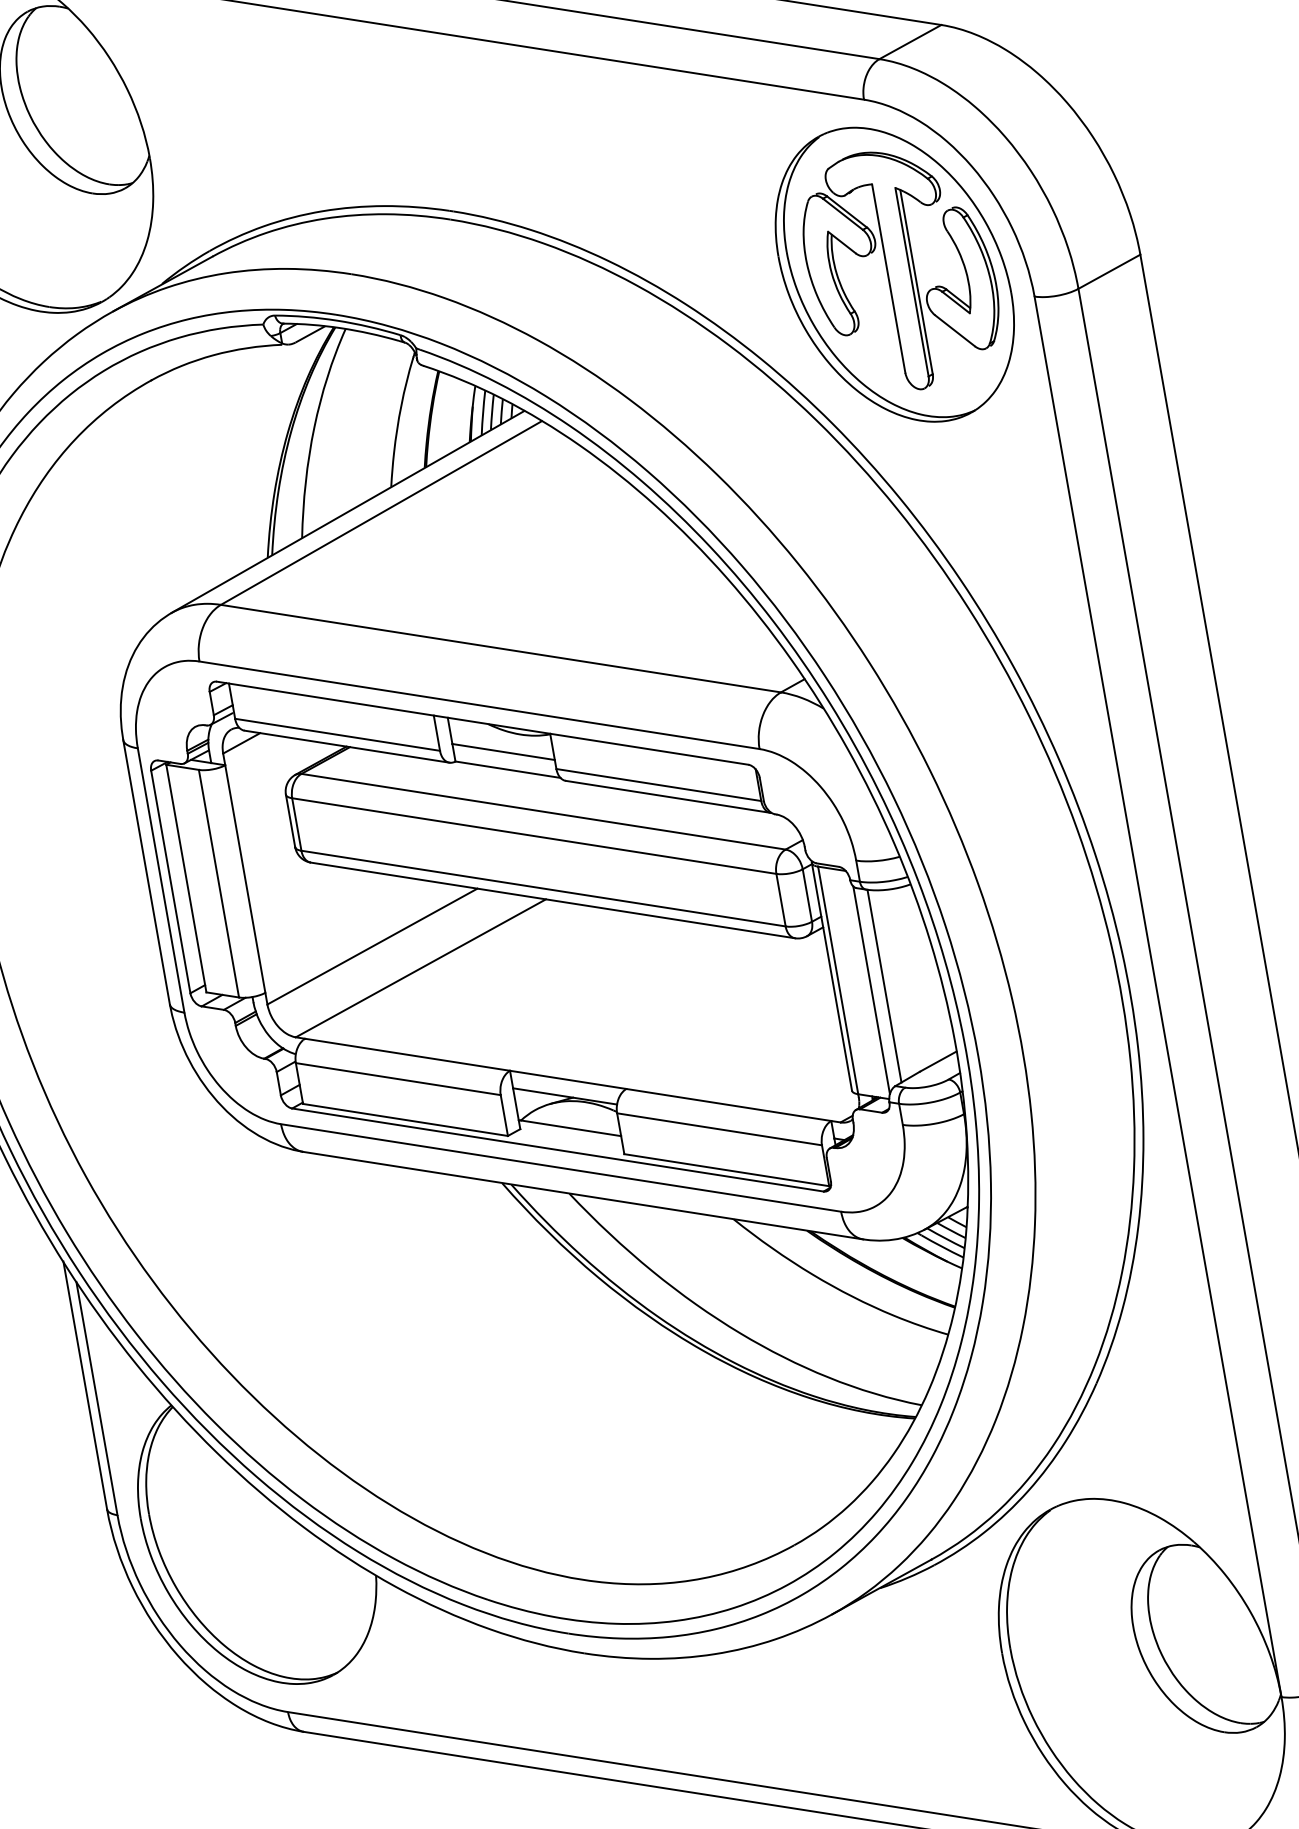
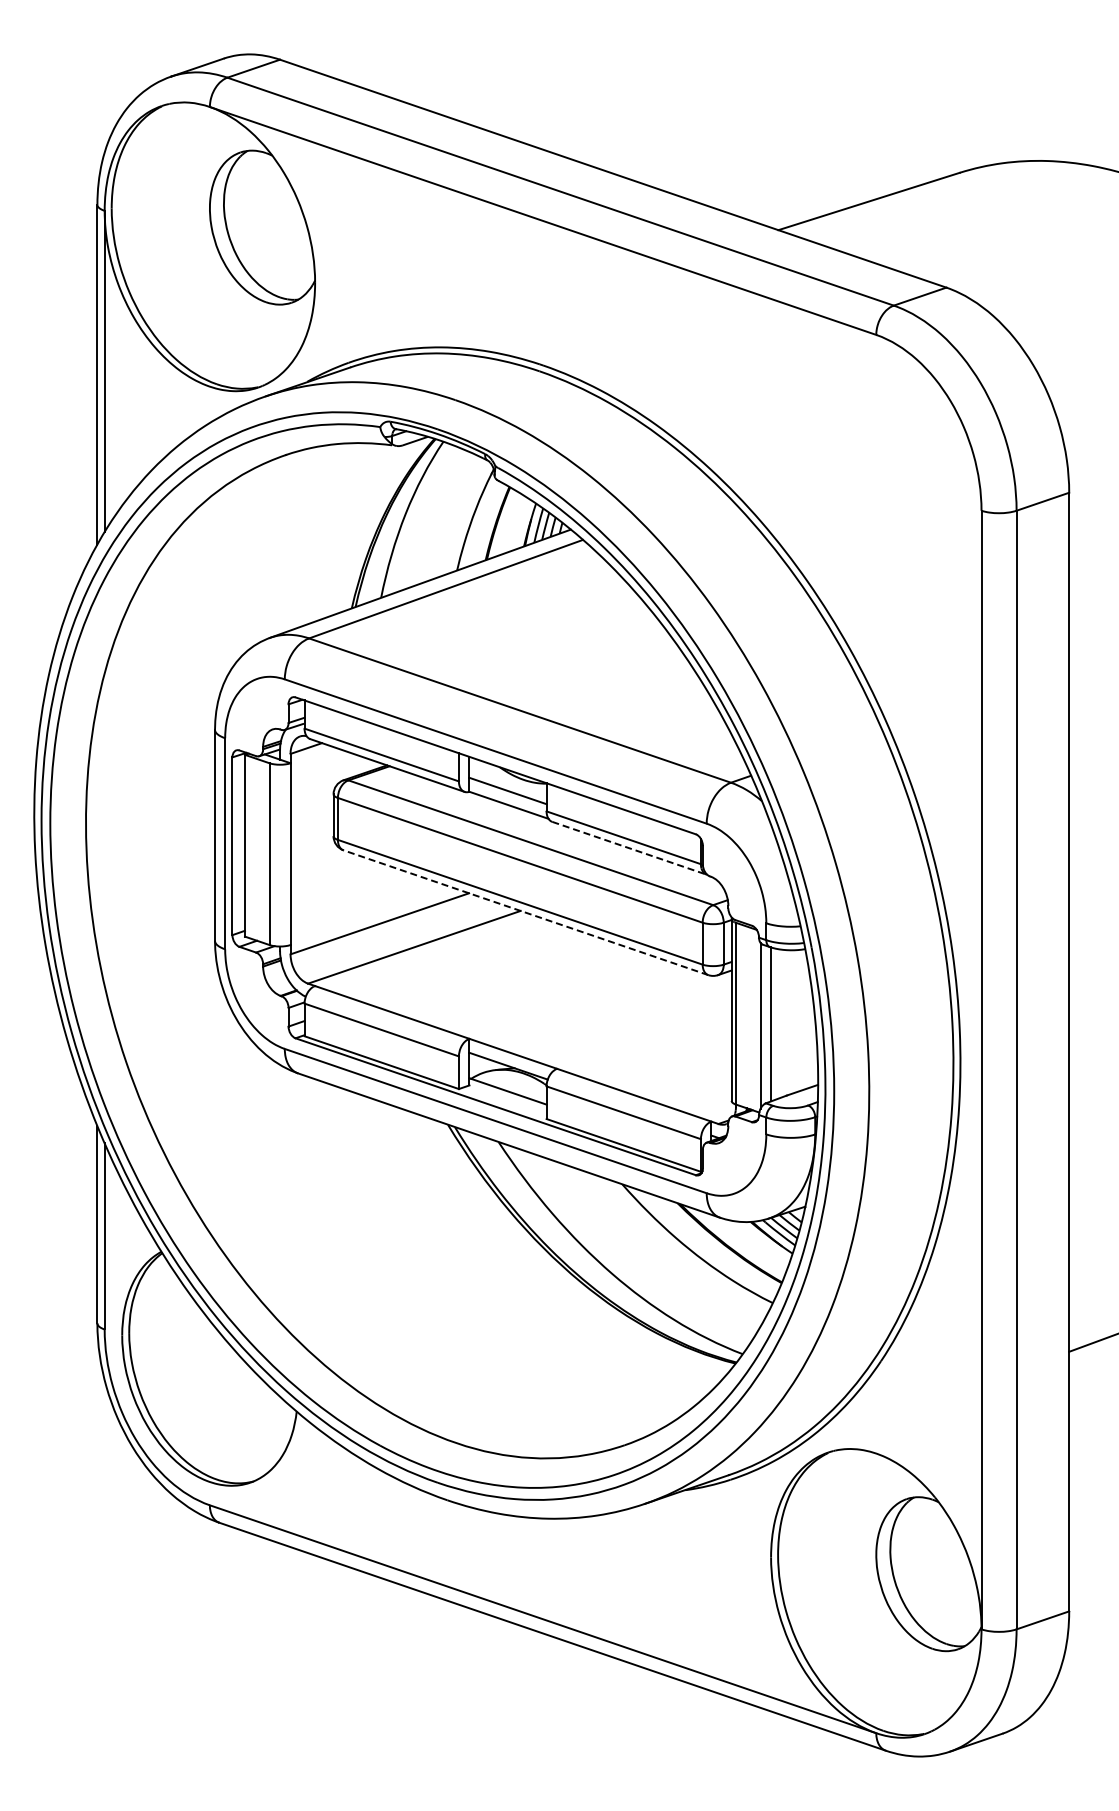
part: (893, 274) -> (875, 474), removed
line: (668, 797) -> (629, 848), solid -> dashed
line: (553, 900) -> (526, 912), solid -> dashed

